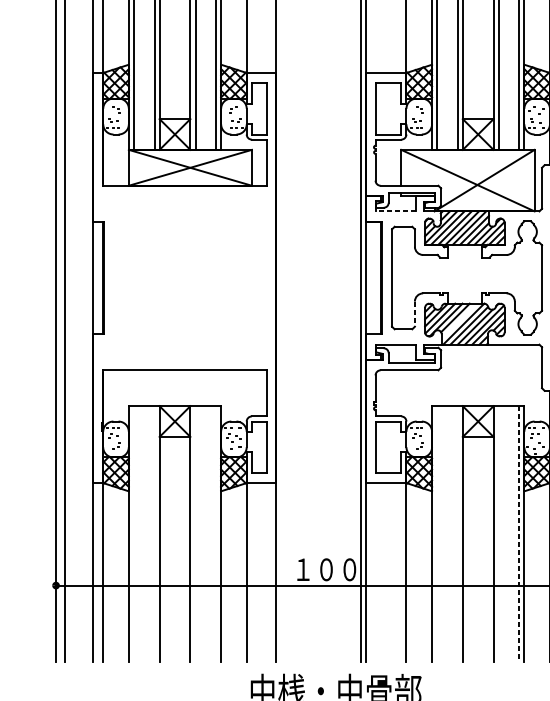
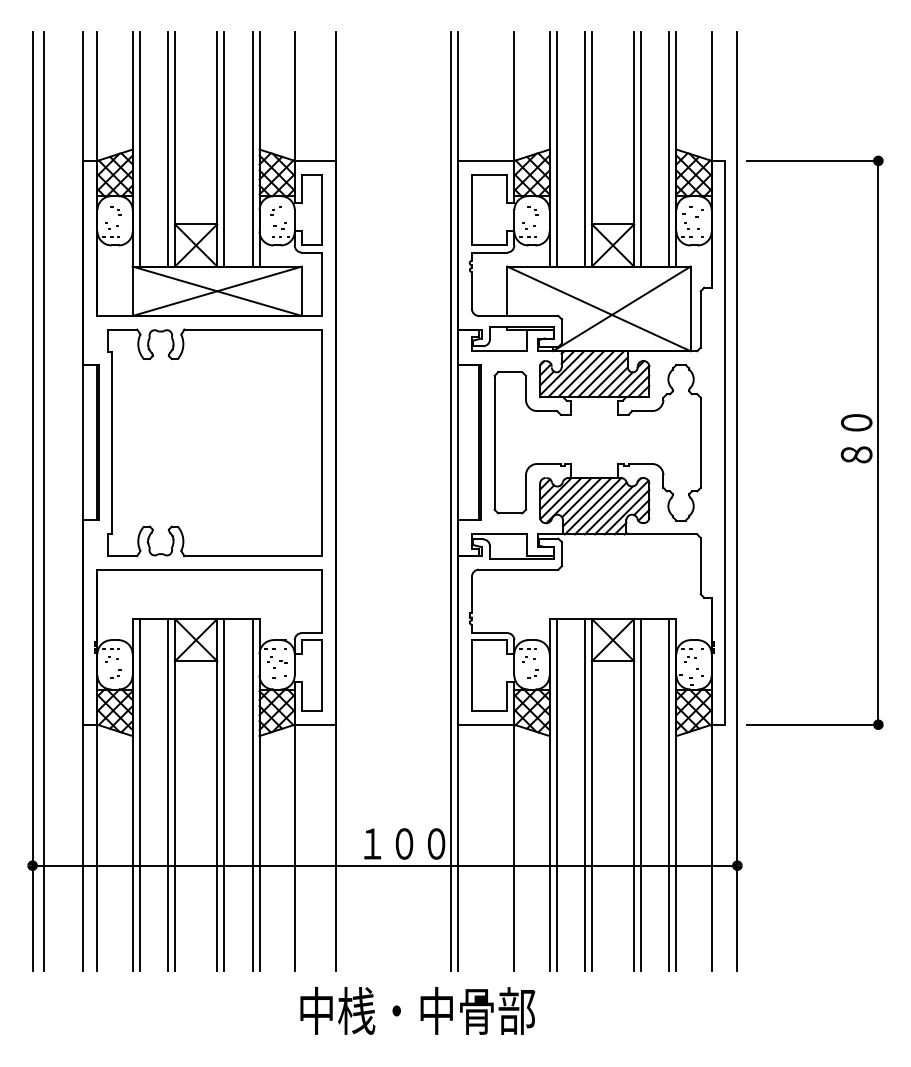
line: (395, 211) -> (499, 351), dashed -> solid
part: (188, 277) -> (214, 442), added
line: (415, 314) -> (526, 493), dashed -> solid
line: (459, 321) -> (587, 502), added
line: (133, 534) -> (139, 795), added
line: (154, 534) -> (167, 795), added
line: (195, 534) -> (224, 795), added
line: (215, 534) -> (252, 795), added
line: (437, 534) -> (556, 795), added
line: (457, 534) -> (584, 795), added
line: (498, 534) -> (641, 795), added
line: (519, 534) -> (669, 795), dashed -> solid

